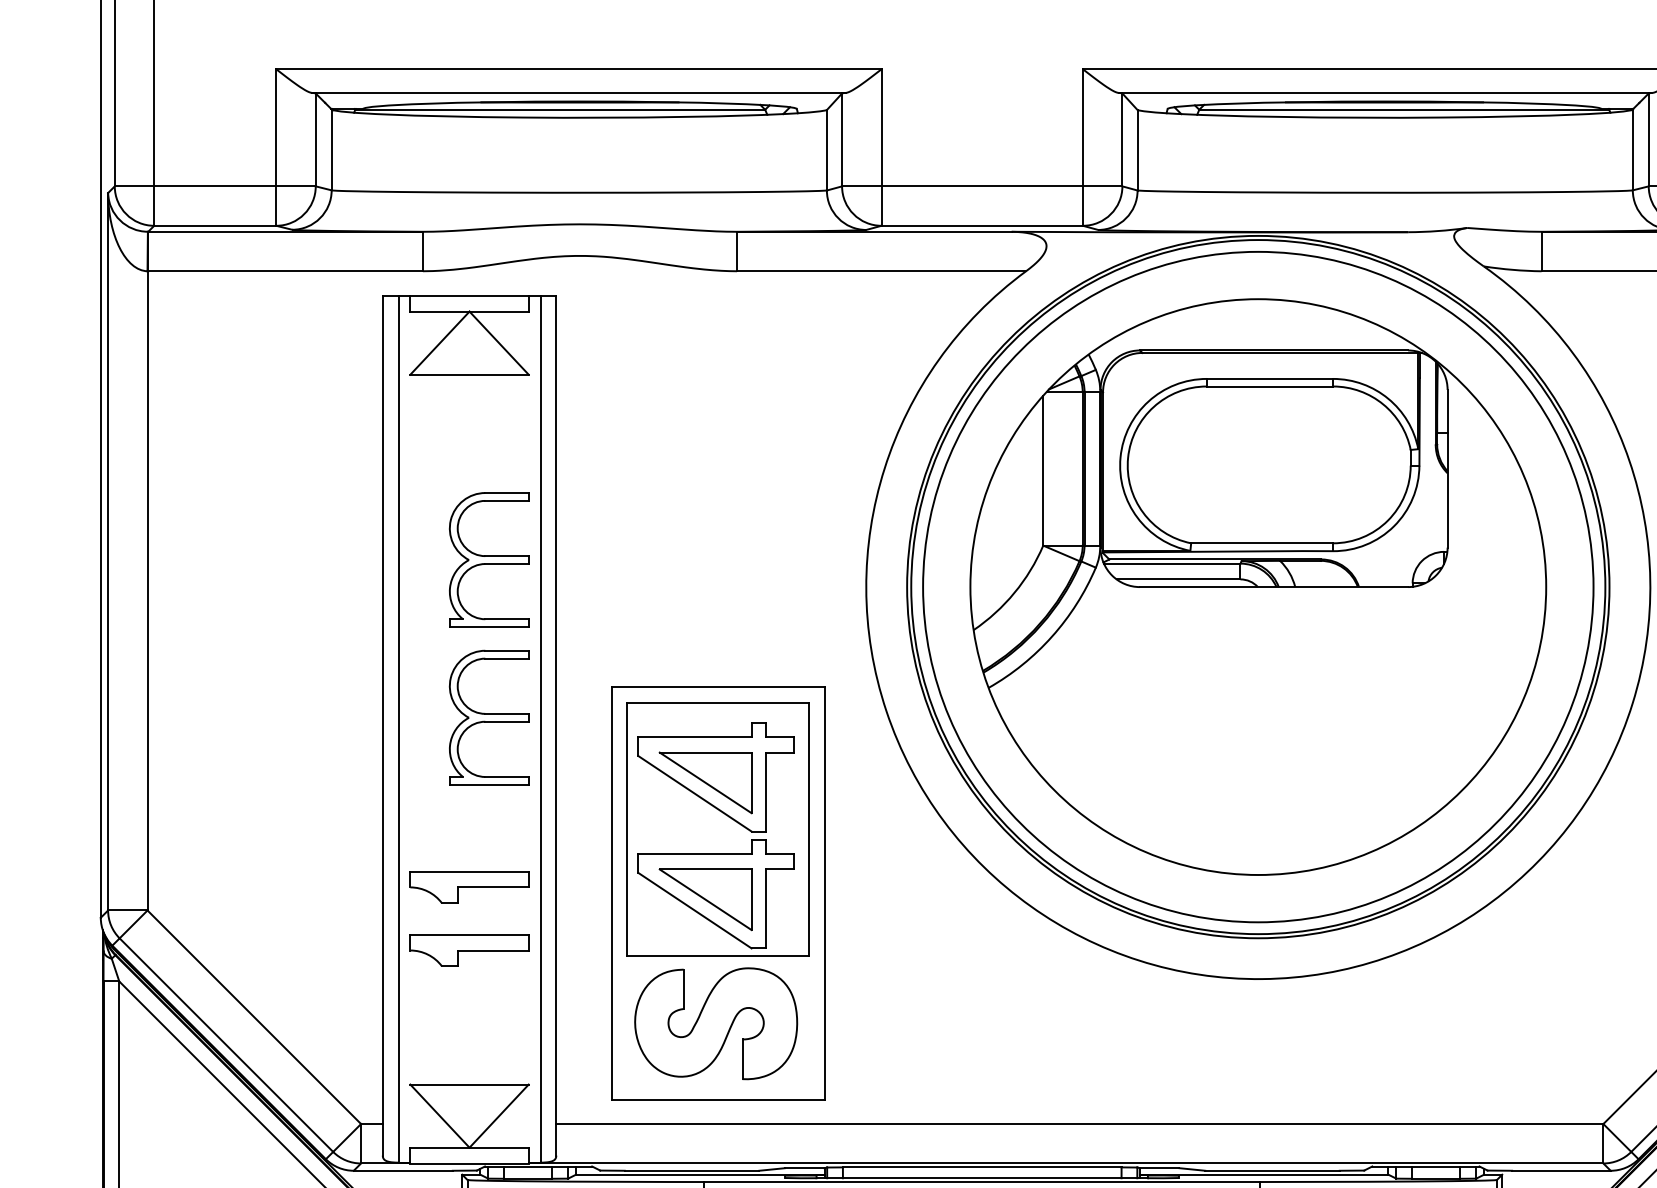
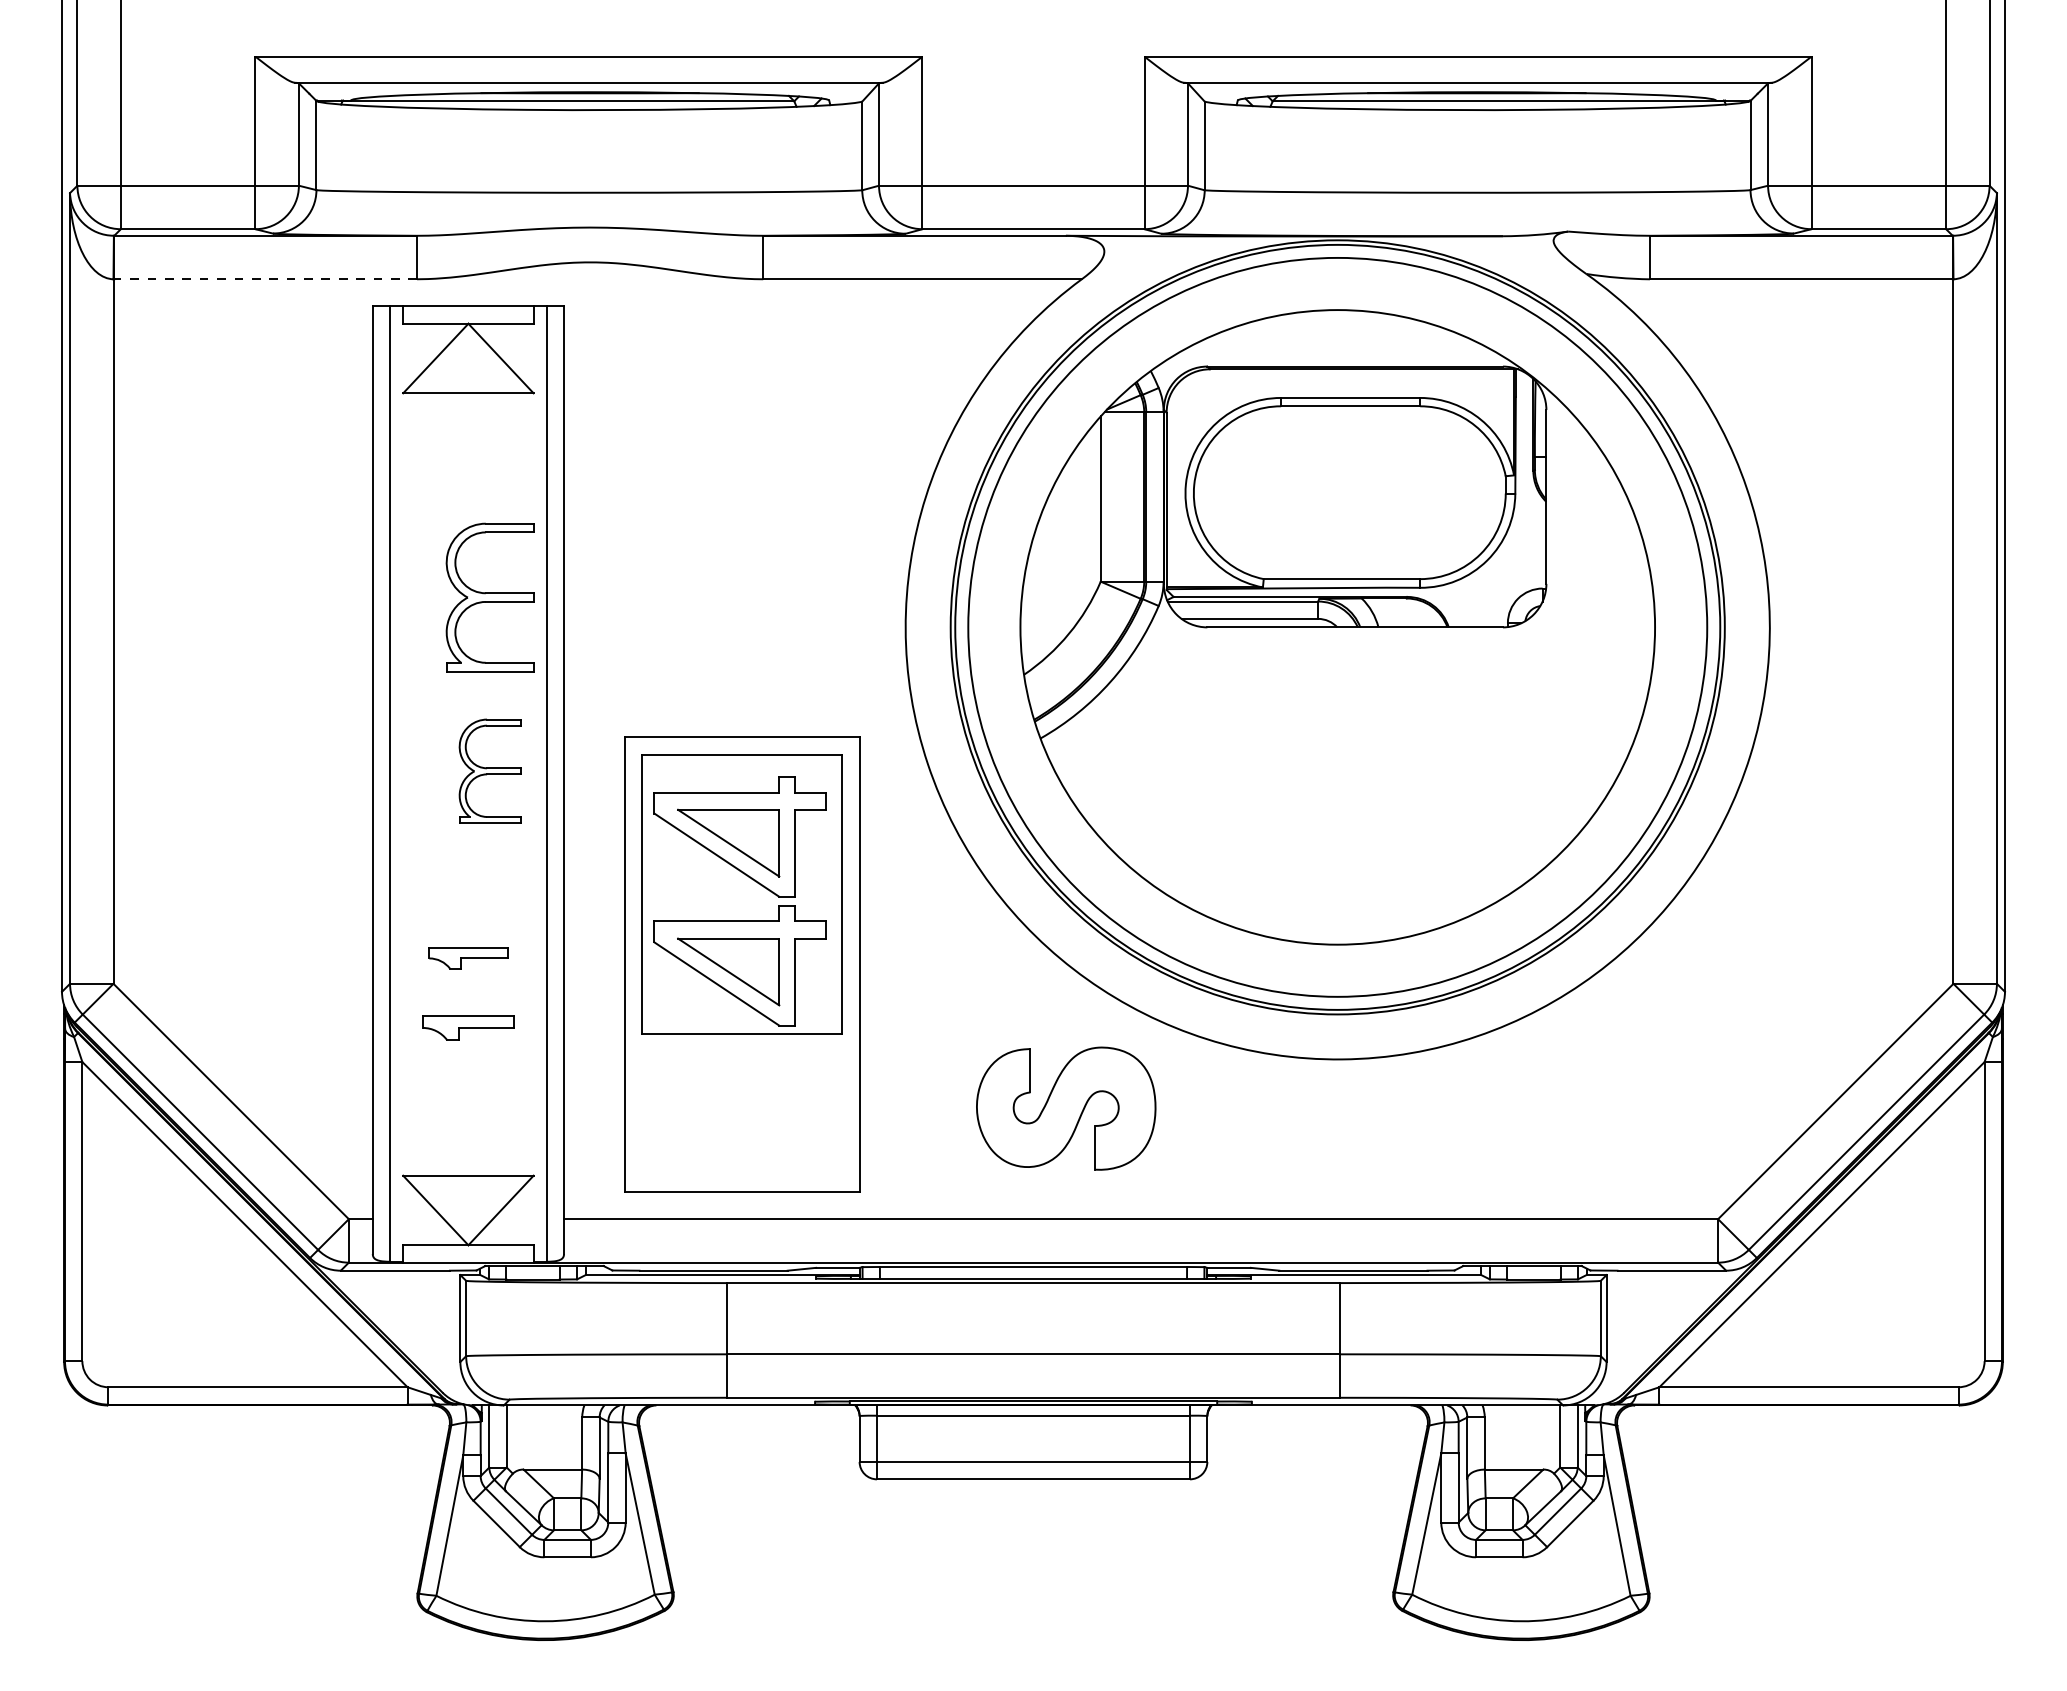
line: (285, 271) -> (265, 279), solid -> dashed
part: (488, 716) -> (489, 770), size x0.7
part: (469, 887) -> (468, 958), size x0.6
part: (469, 950) -> (468, 1027), size x0.7
part: (716, 1023) -> (1066, 1108), moved

